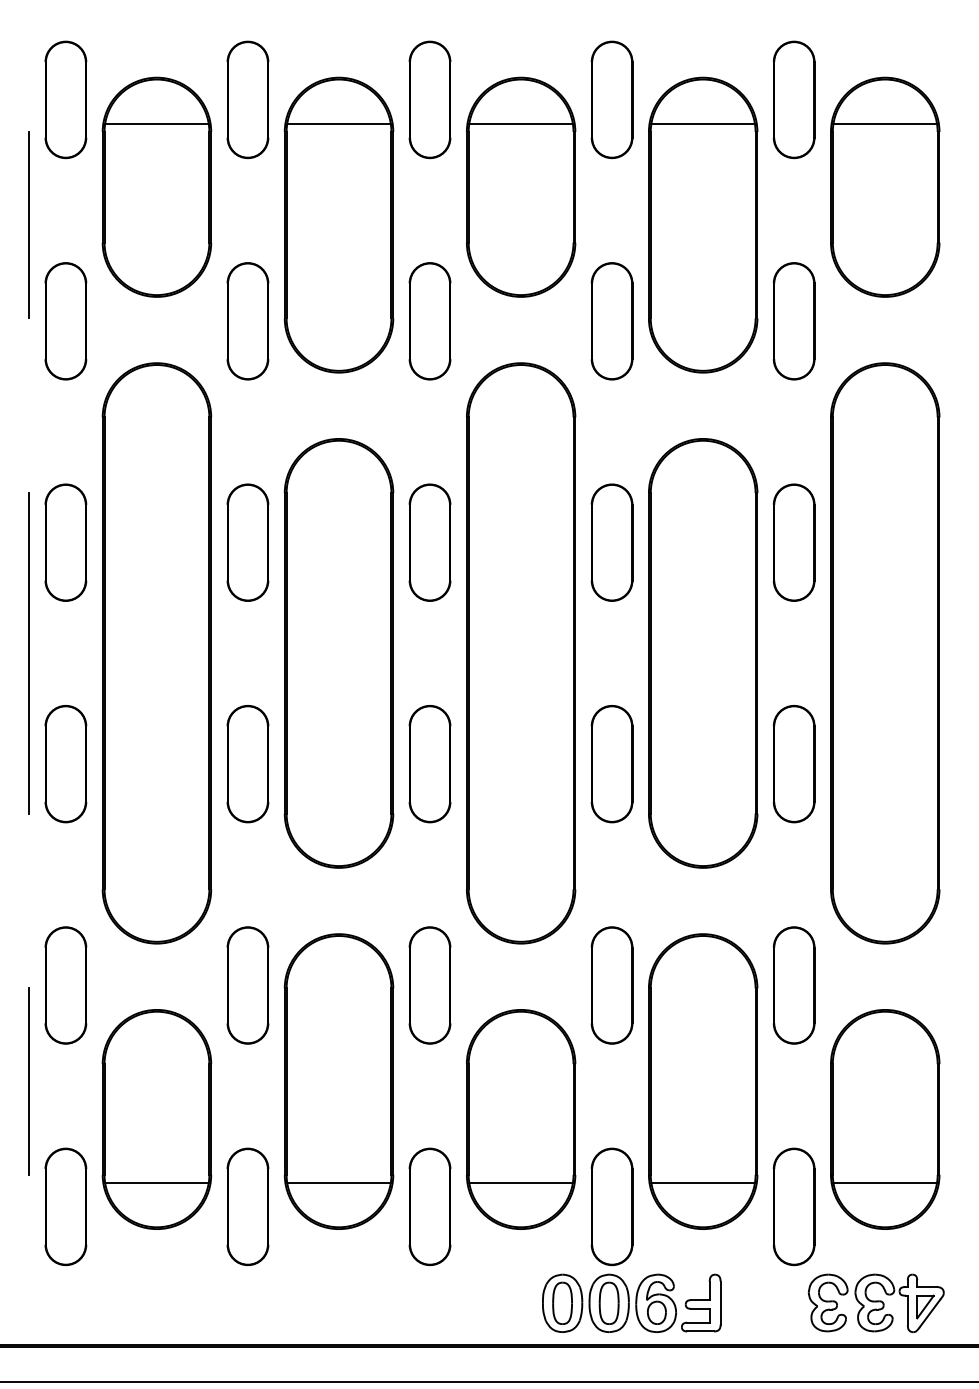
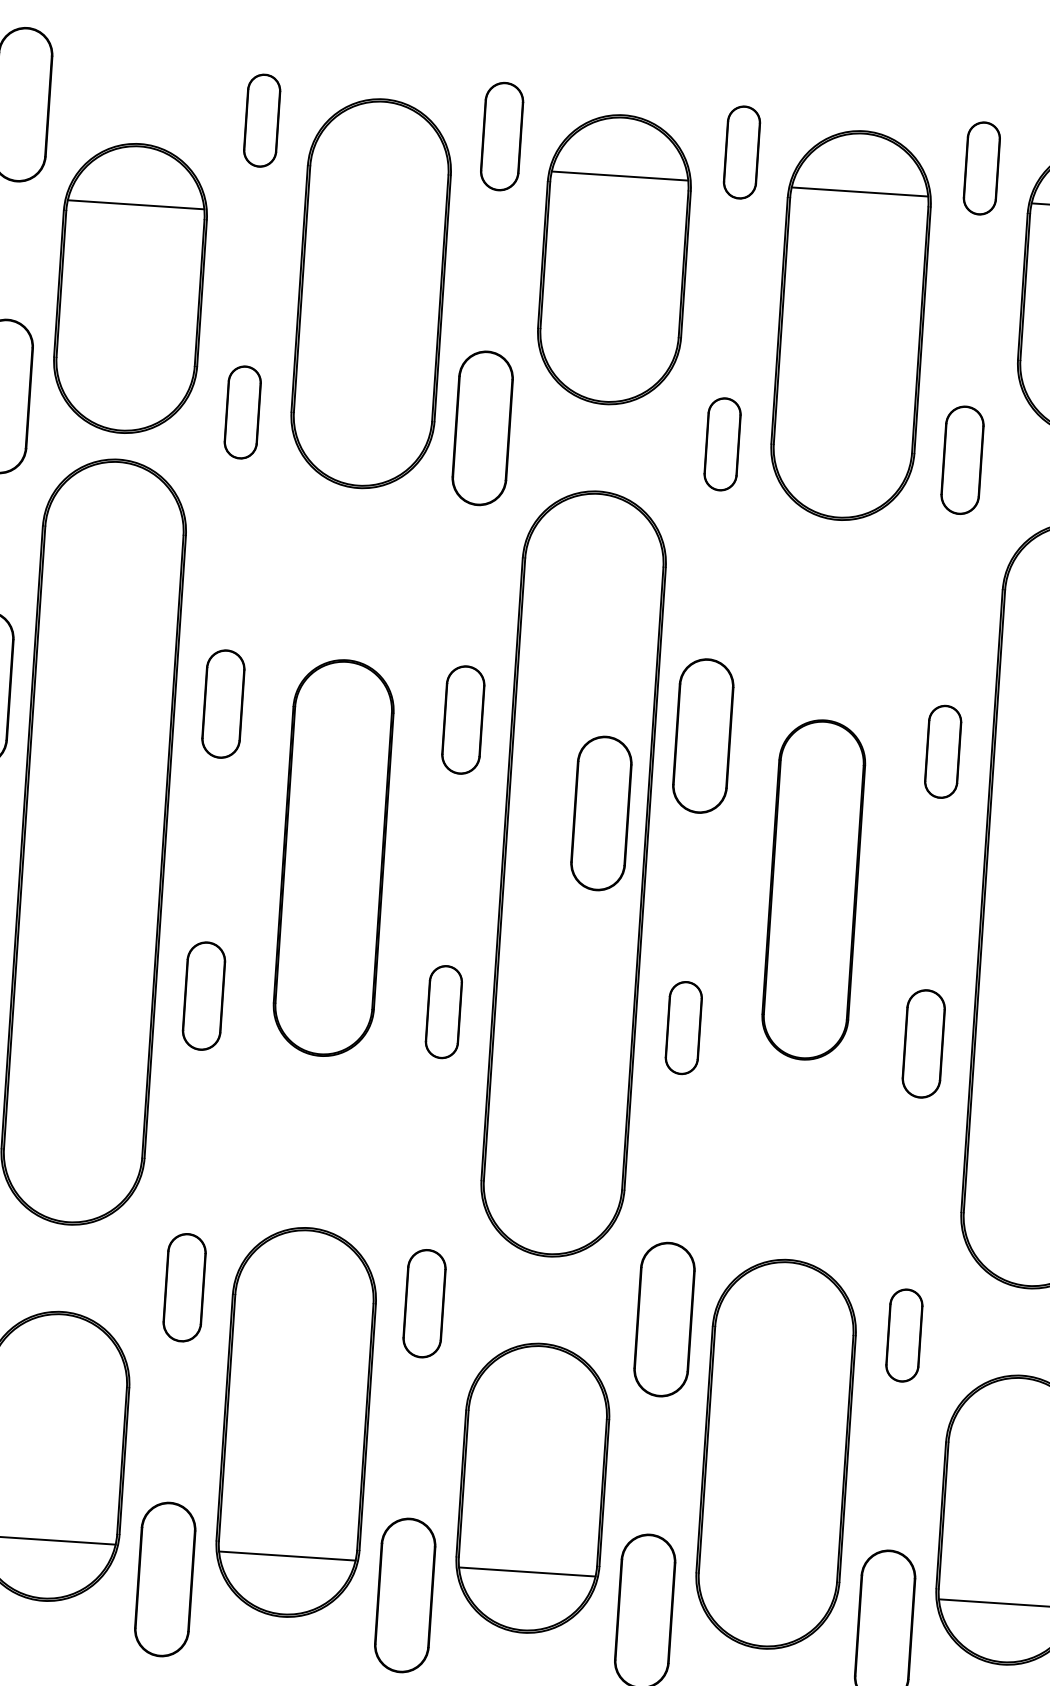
part: (247, 99) -> (261, 120), size x0.6
part: (429, 99) -> (501, 135), size x0.7
part: (611, 99) -> (741, 151), size x0.6
part: (793, 99) -> (981, 167), size x0.6
line: (338, 123) -> (379, 159), removed
part: (156, 186) -> (130, 287), moved
part: (247, 321) -> (242, 412), size x0.6
part: (611, 321) -> (721, 444), size x0.6
part: (793, 321) -> (961, 460), size x0.7
part: (247, 542) -> (222, 703), size x0.7
part: (429, 542) -> (462, 719), size x0.7
part: (793, 542) -> (942, 751), size x0.6
part: (538, 606) -> (600, 813), added
part: (338, 653) -> (333, 858), size x0.7
part: (703, 653) -> (814, 890), size x0.6
part: (247, 764) -> (203, 996), size x0.7
part: (429, 764) -> (443, 1012), size x0.6
part: (611, 764) -> (683, 1028), size x0.6
part: (793, 764) -> (922, 1044), size x0.7
part: (247, 985) -> (184, 1287), size x0.7
part: (429, 985) -> (423, 1303), size x0.7
part: (793, 985) -> (903, 1335), size x0.6
line: (702, 1183) -> (766, 1588), removed

